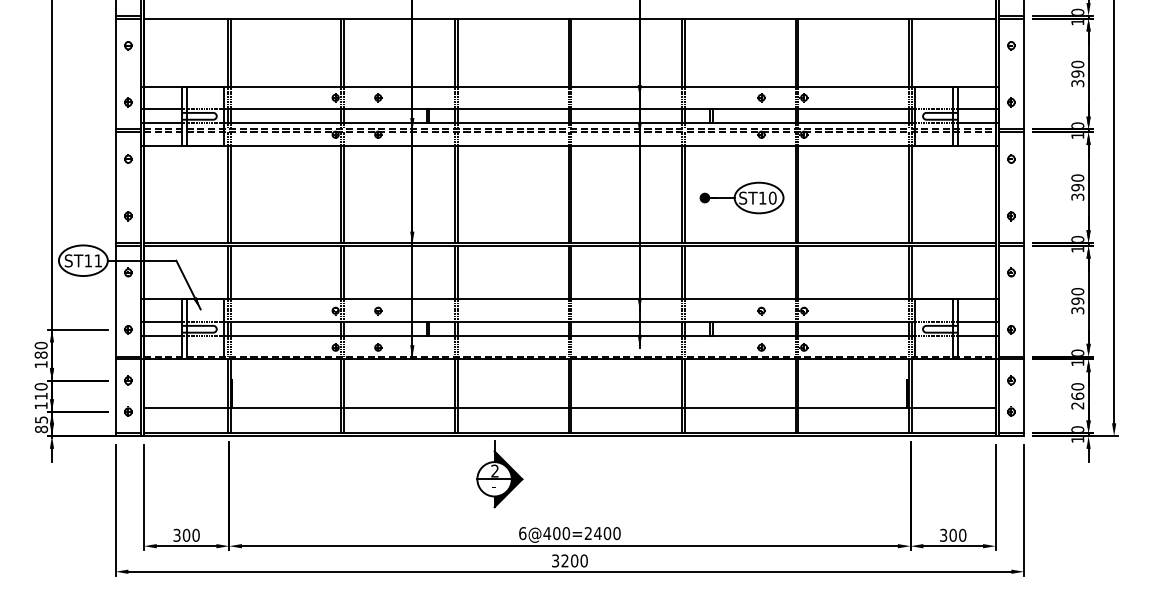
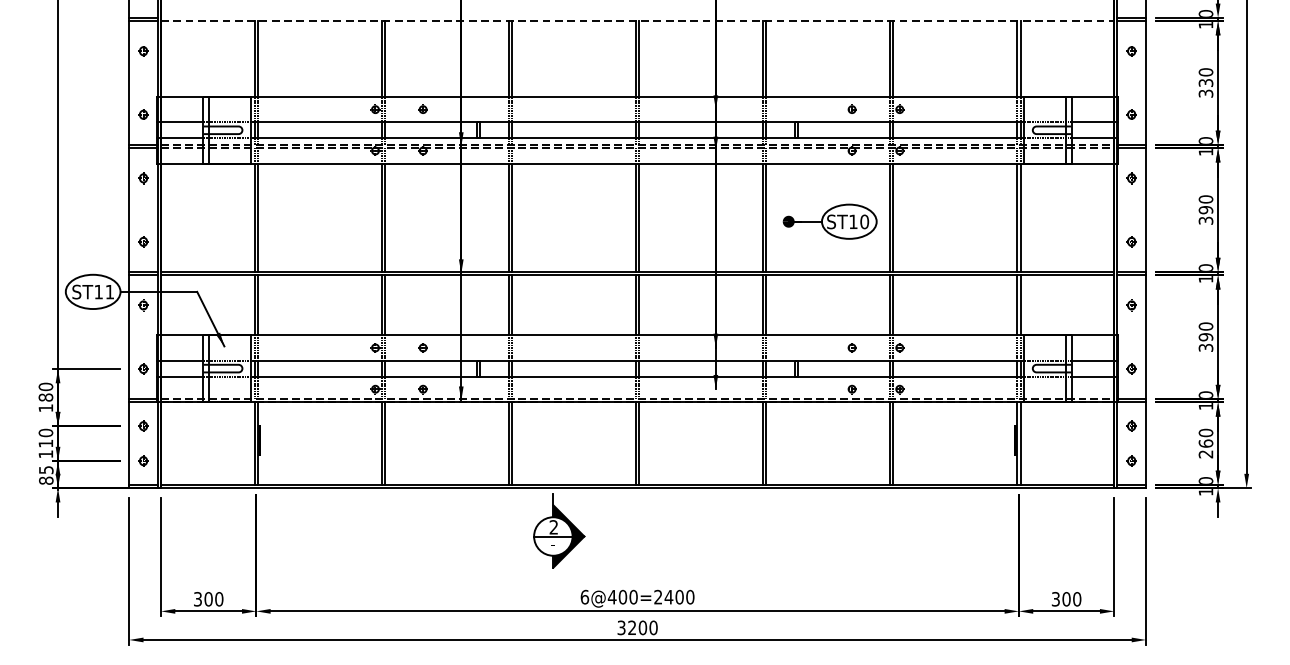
line: (569, 18) -> (637, 20), solid -> dashed
text: (1077, 73) -> (1205, 82), 390 -> 330
line: (569, 407) -> (637, 456), removed

